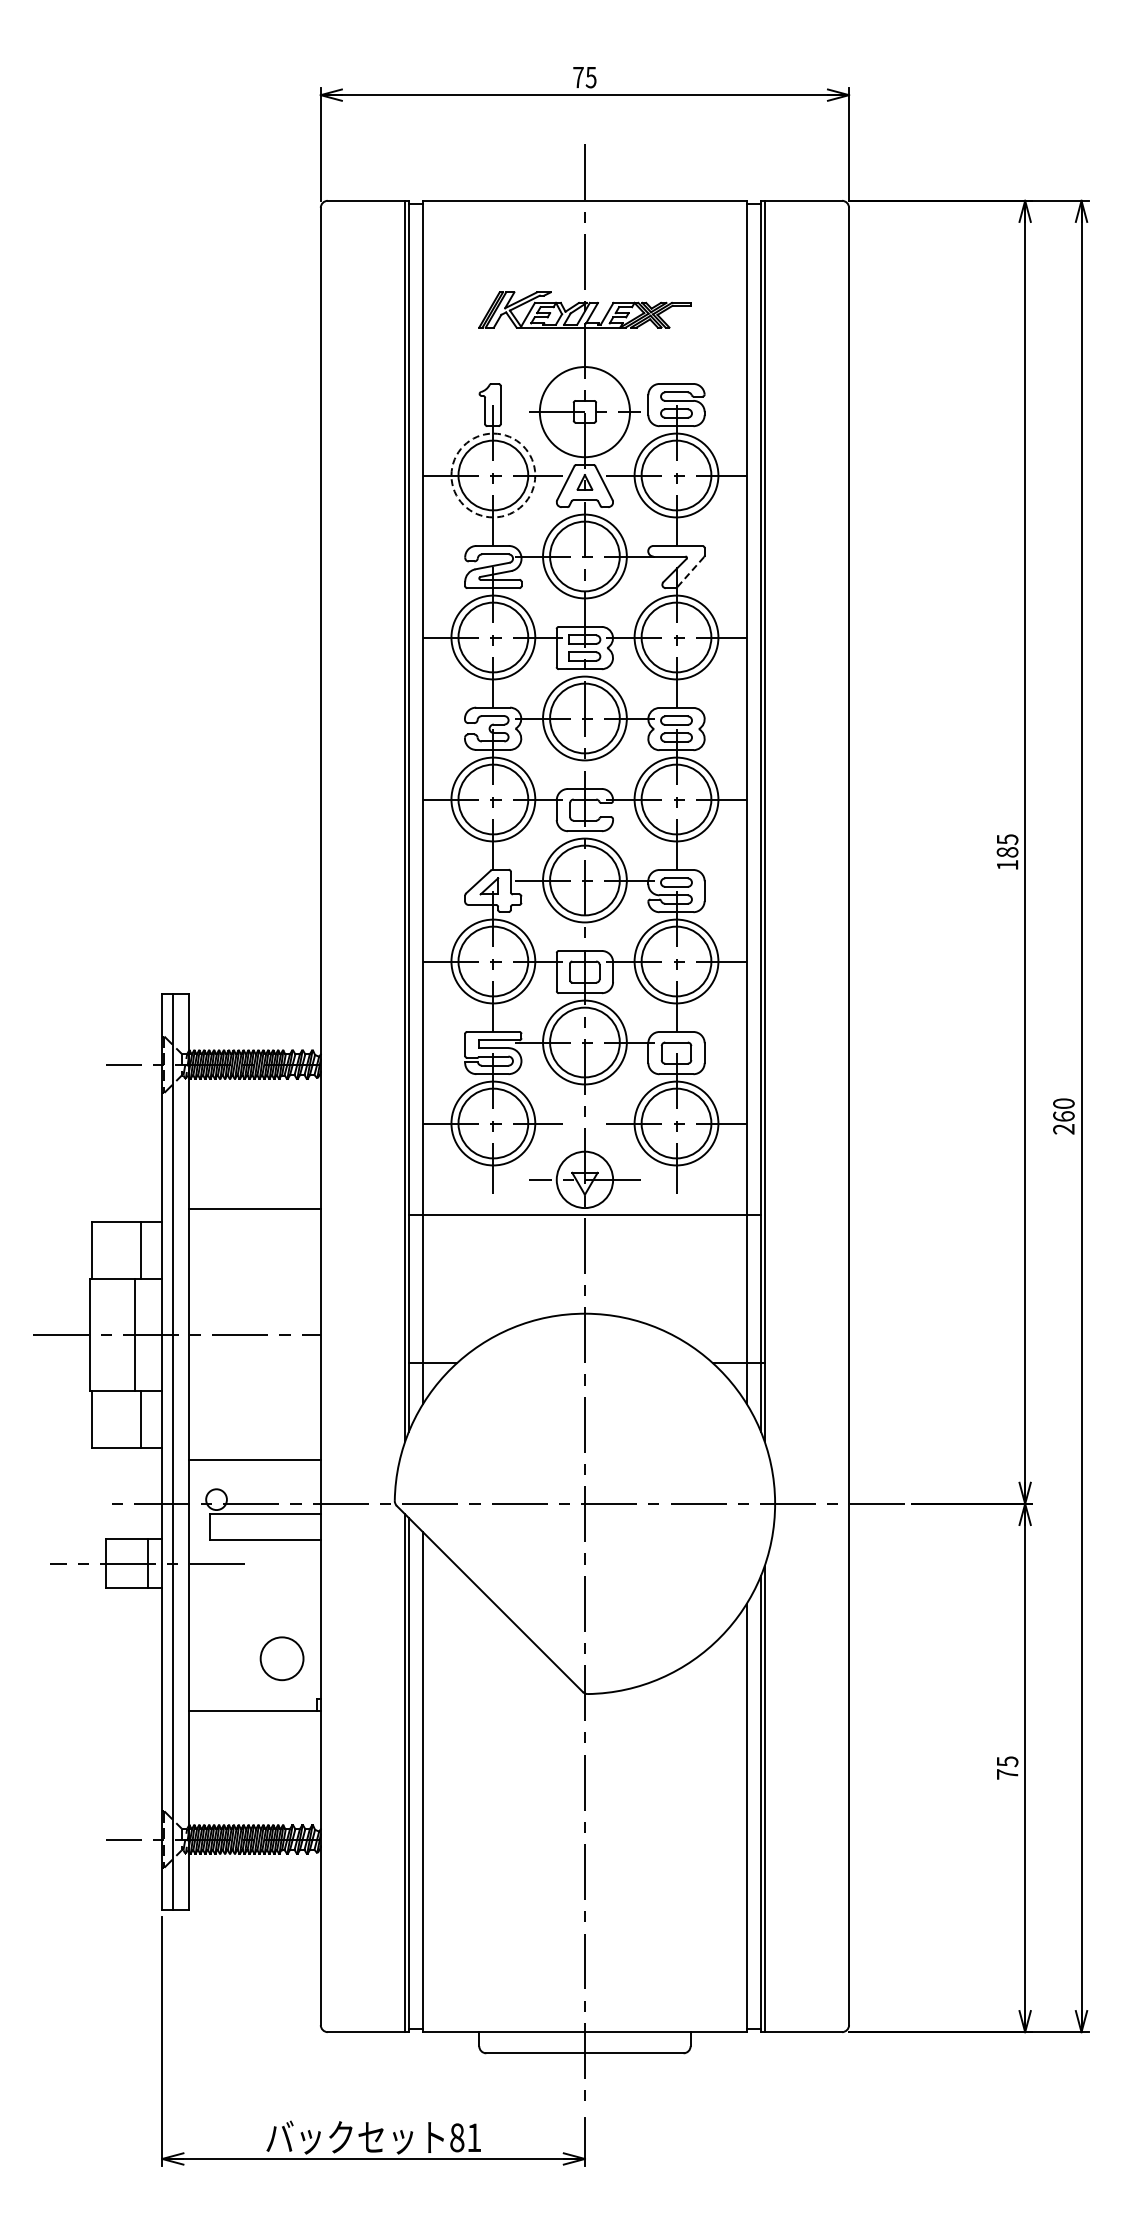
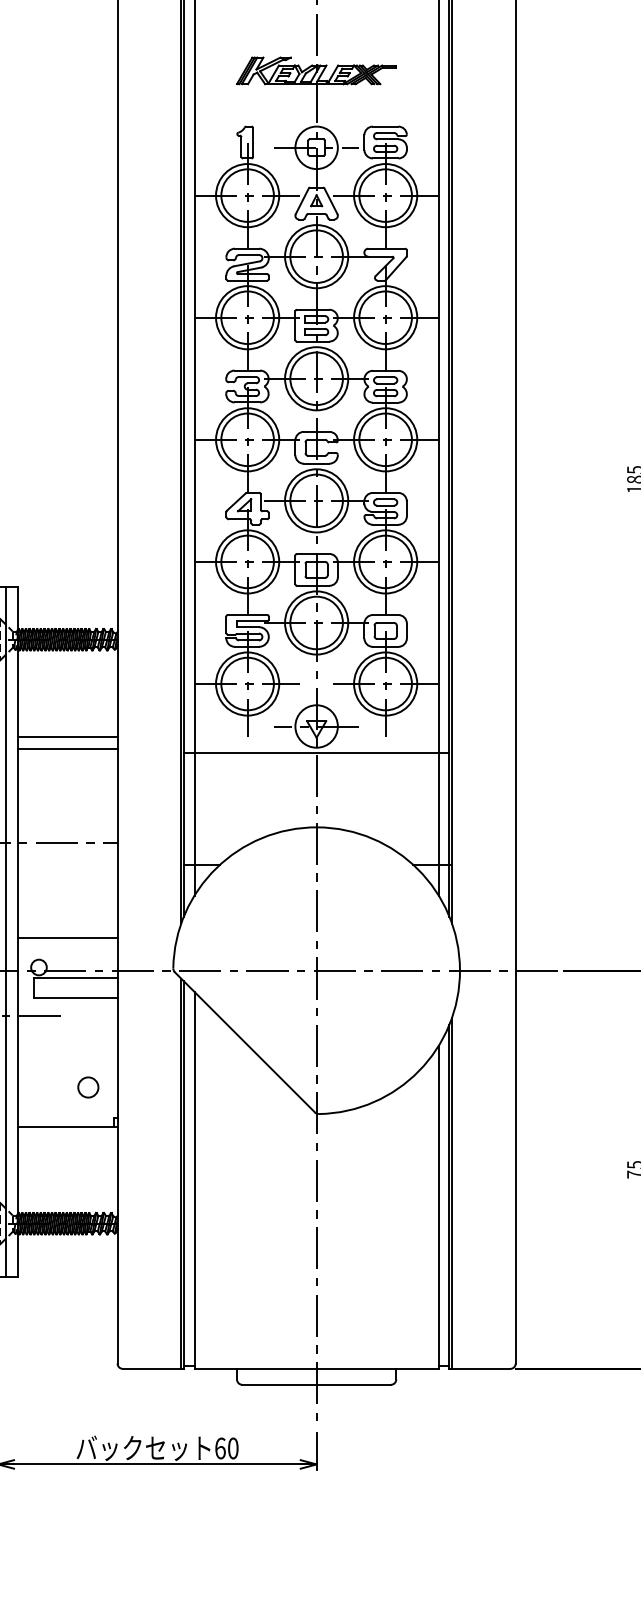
circle: (584, 411) -> (316, 147), size x0.62
circle: (493, 475) -> (247, 195), dashed -> solid
line: (690, 572) -> (396, 268), dashed -> solid
line: (254, 1193) -> (67, 736), added
circle: (281, 1658) -> (87, 1087), size x0.62
text: (465, 2137) -> (226, 1448), 81 -> 60

